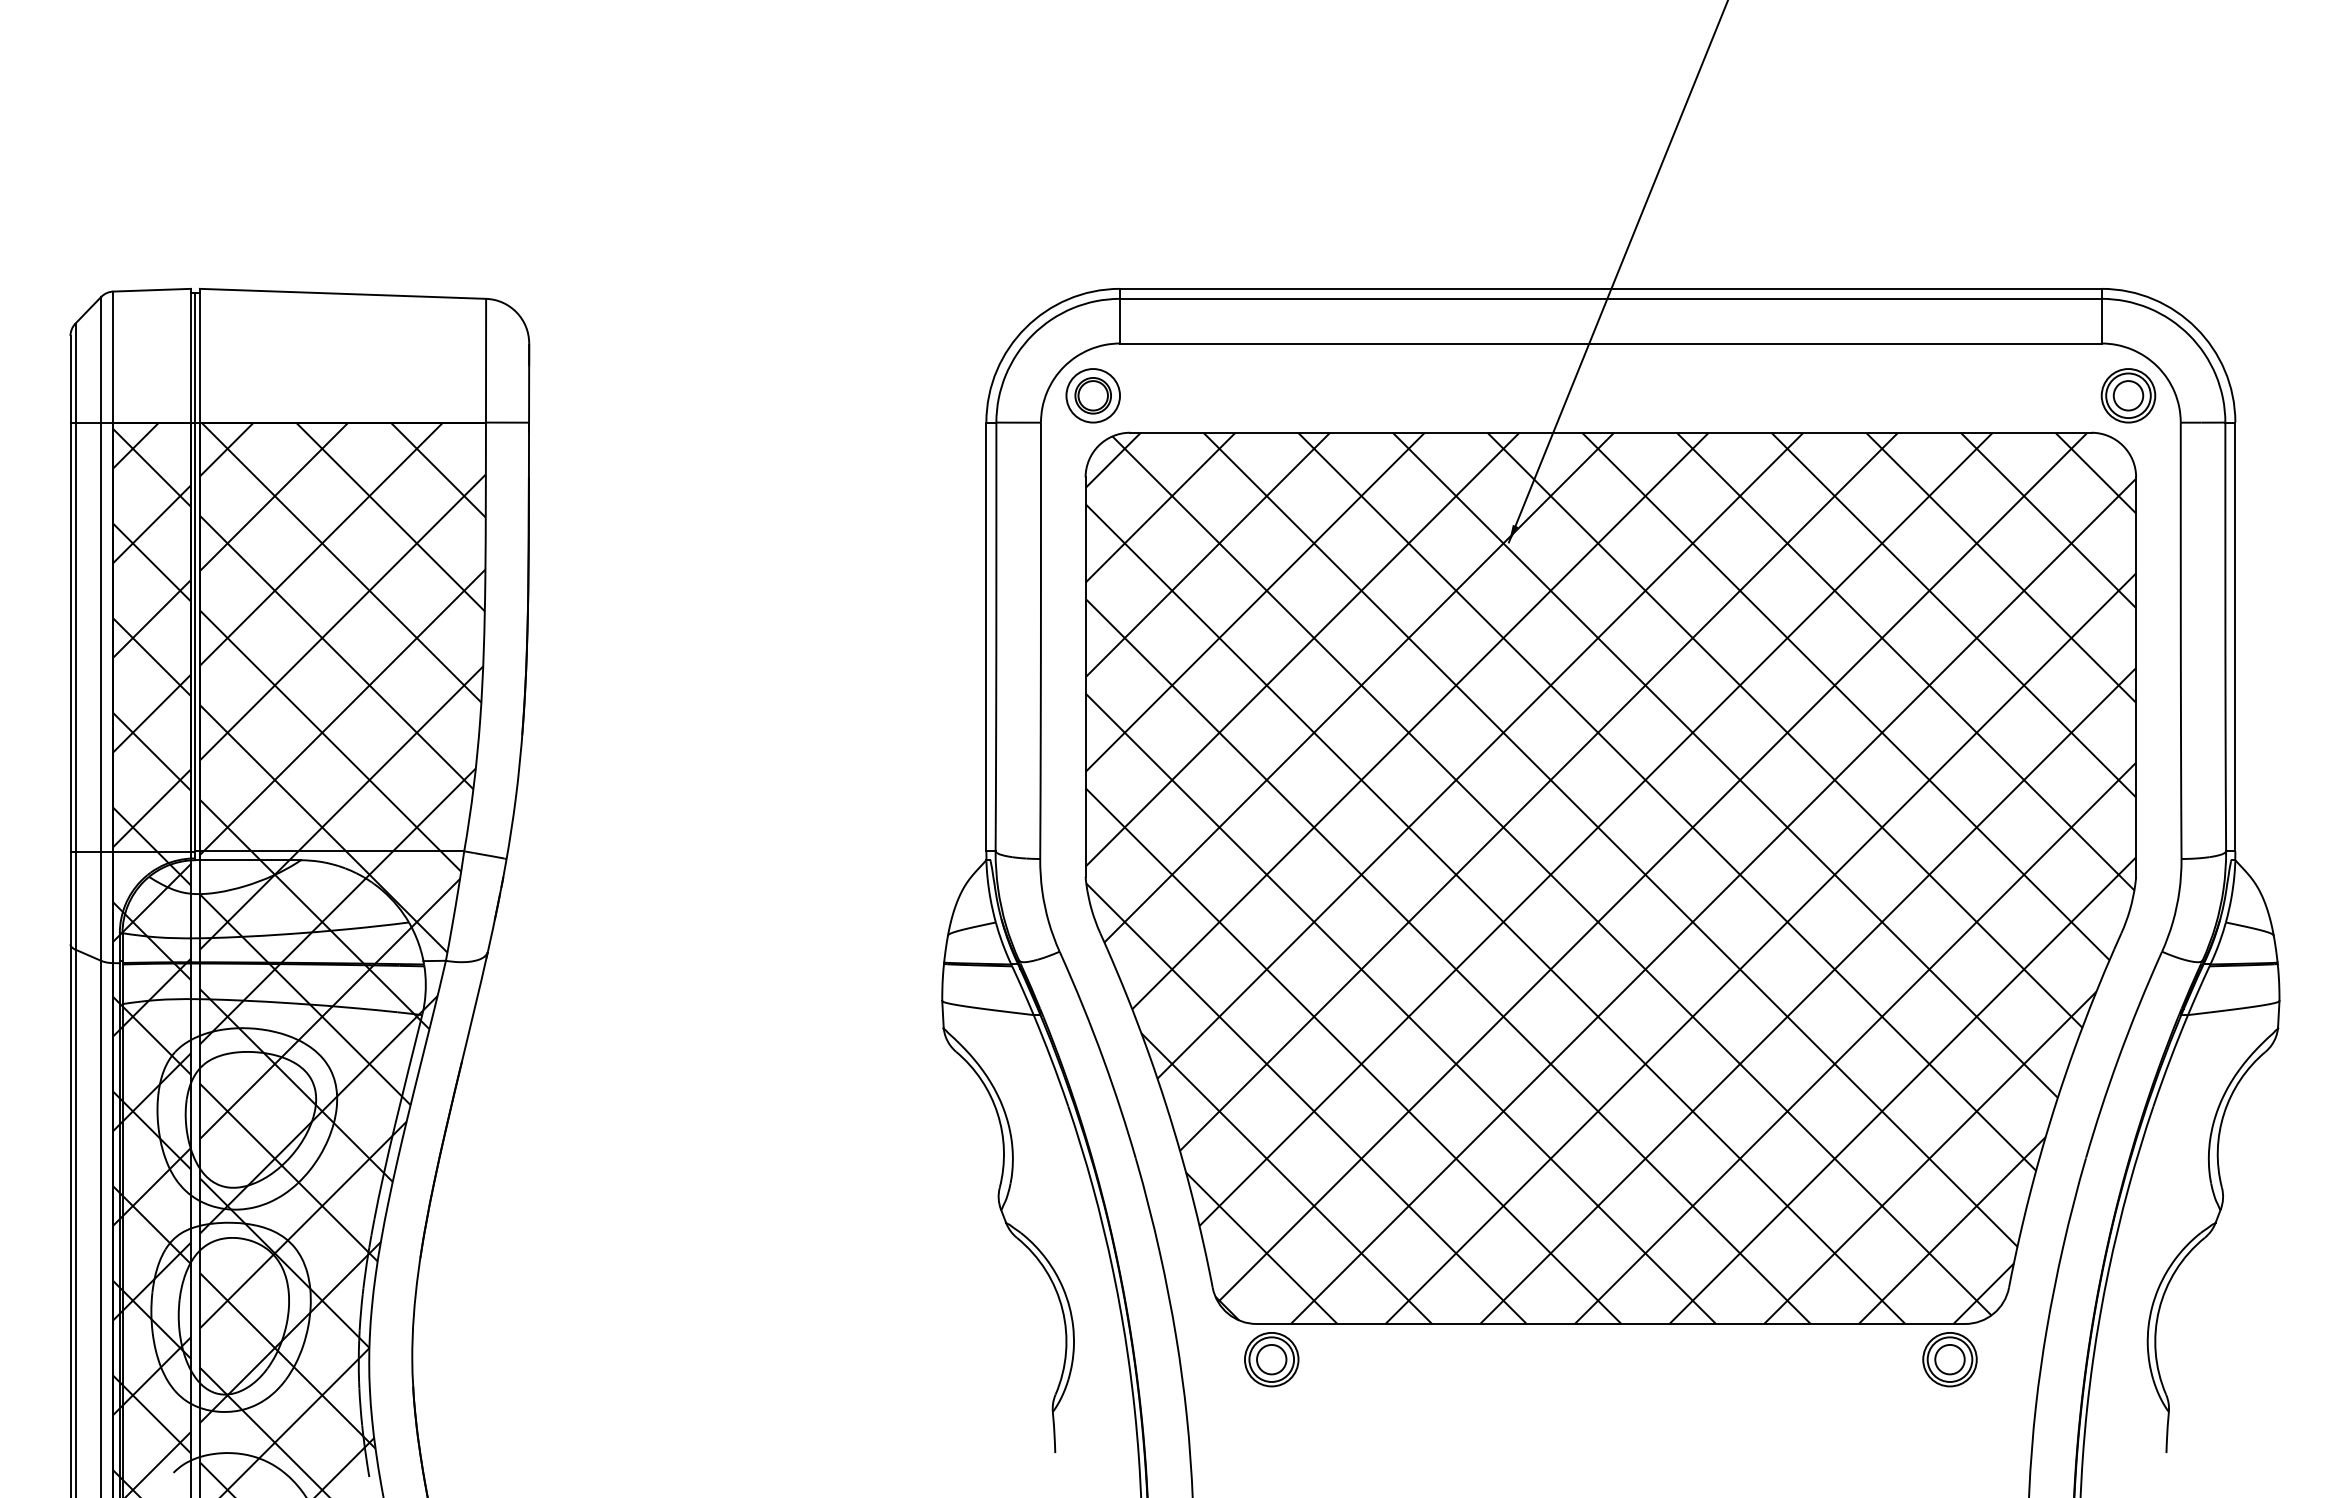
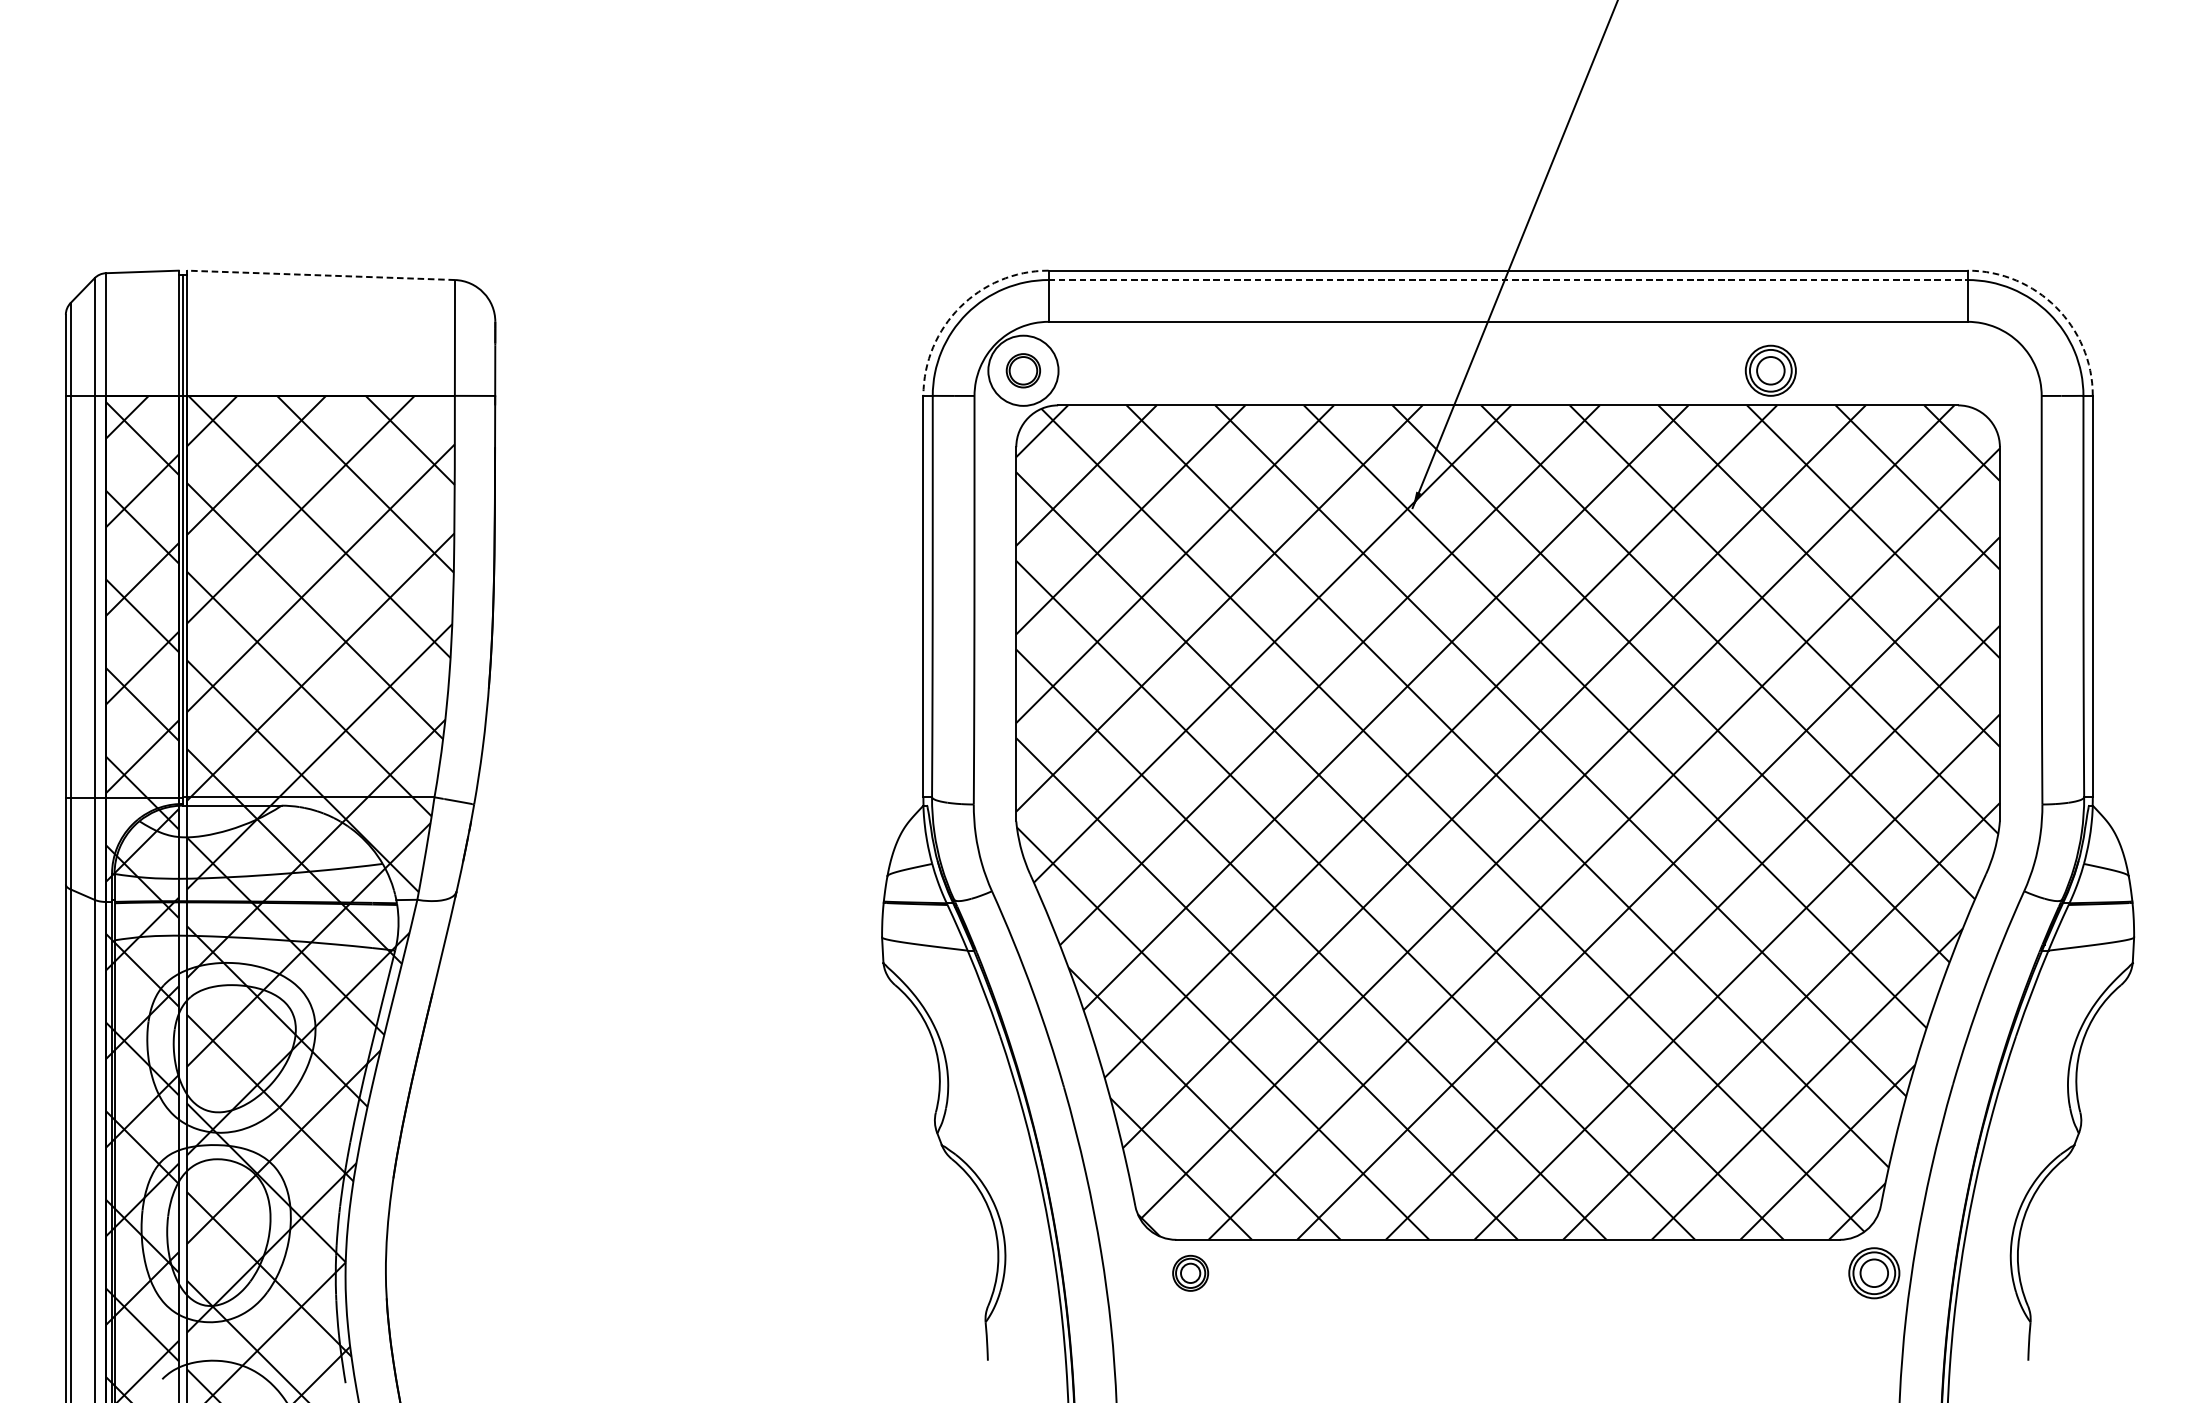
line: (342, 293) -> (320, 275), solid -> dashed
line: (1610, 298) -> (1507, 279), solid -> dashed
arc: (1025, 328) -> (960, 307), solid -> dashed
arc: (2196, 328) -> (2056, 307), solid -> dashed
circle: (1093, 395) -> (1023, 370), size x1.4
part: (2128, 395) -> (1770, 370), moved
part: (1271, 1359) -> (1190, 1273), size x0.7
part: (1949, 1359) -> (1873, 1273), moved

